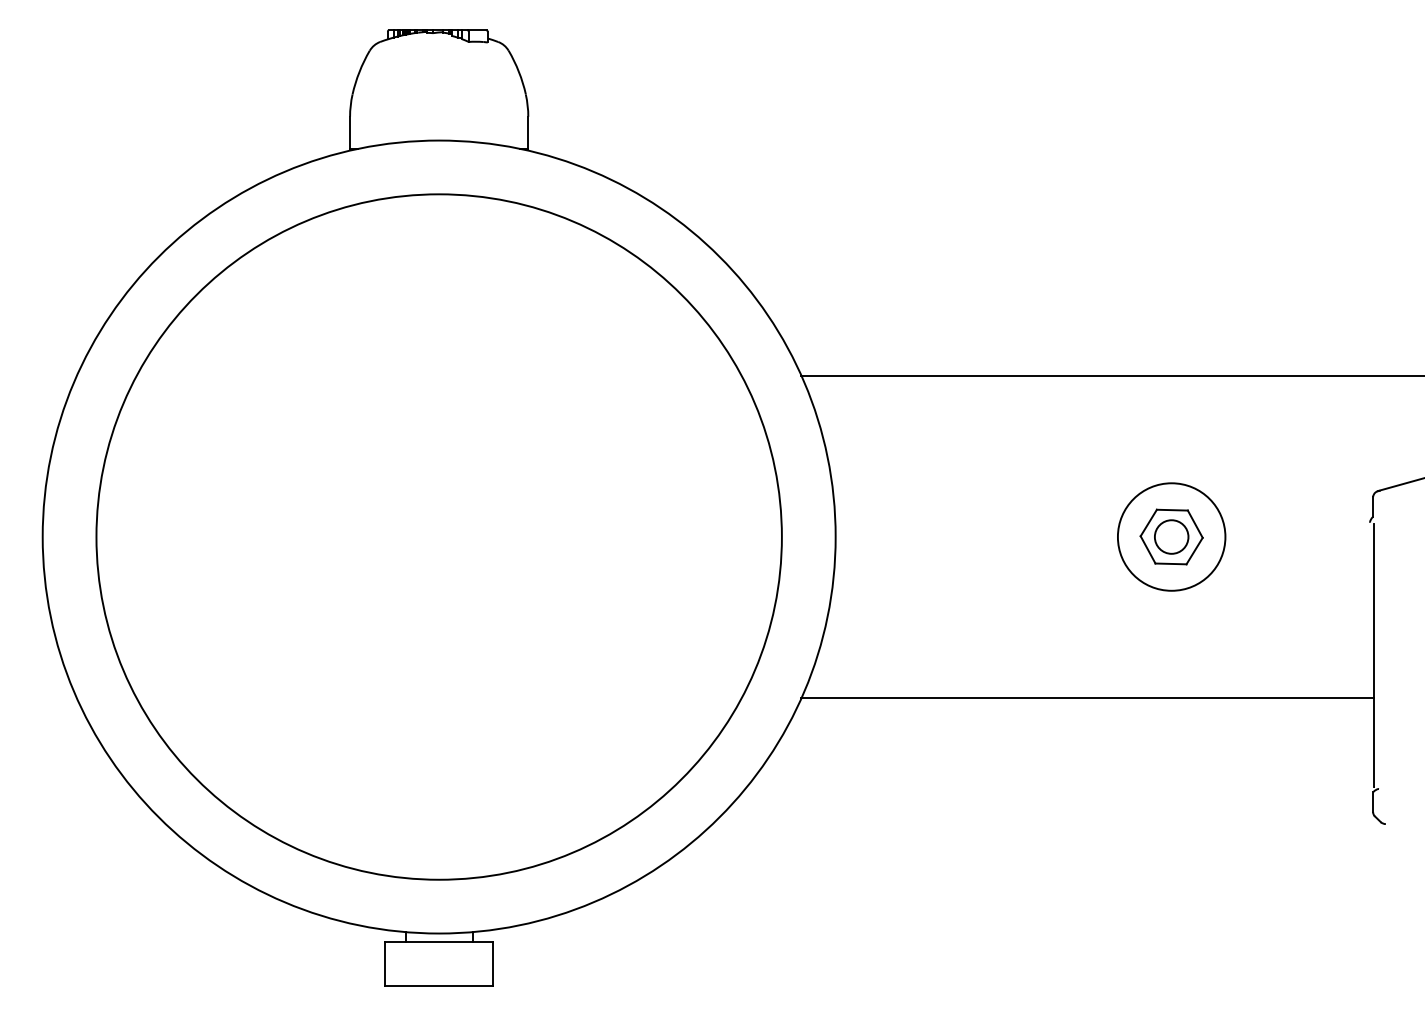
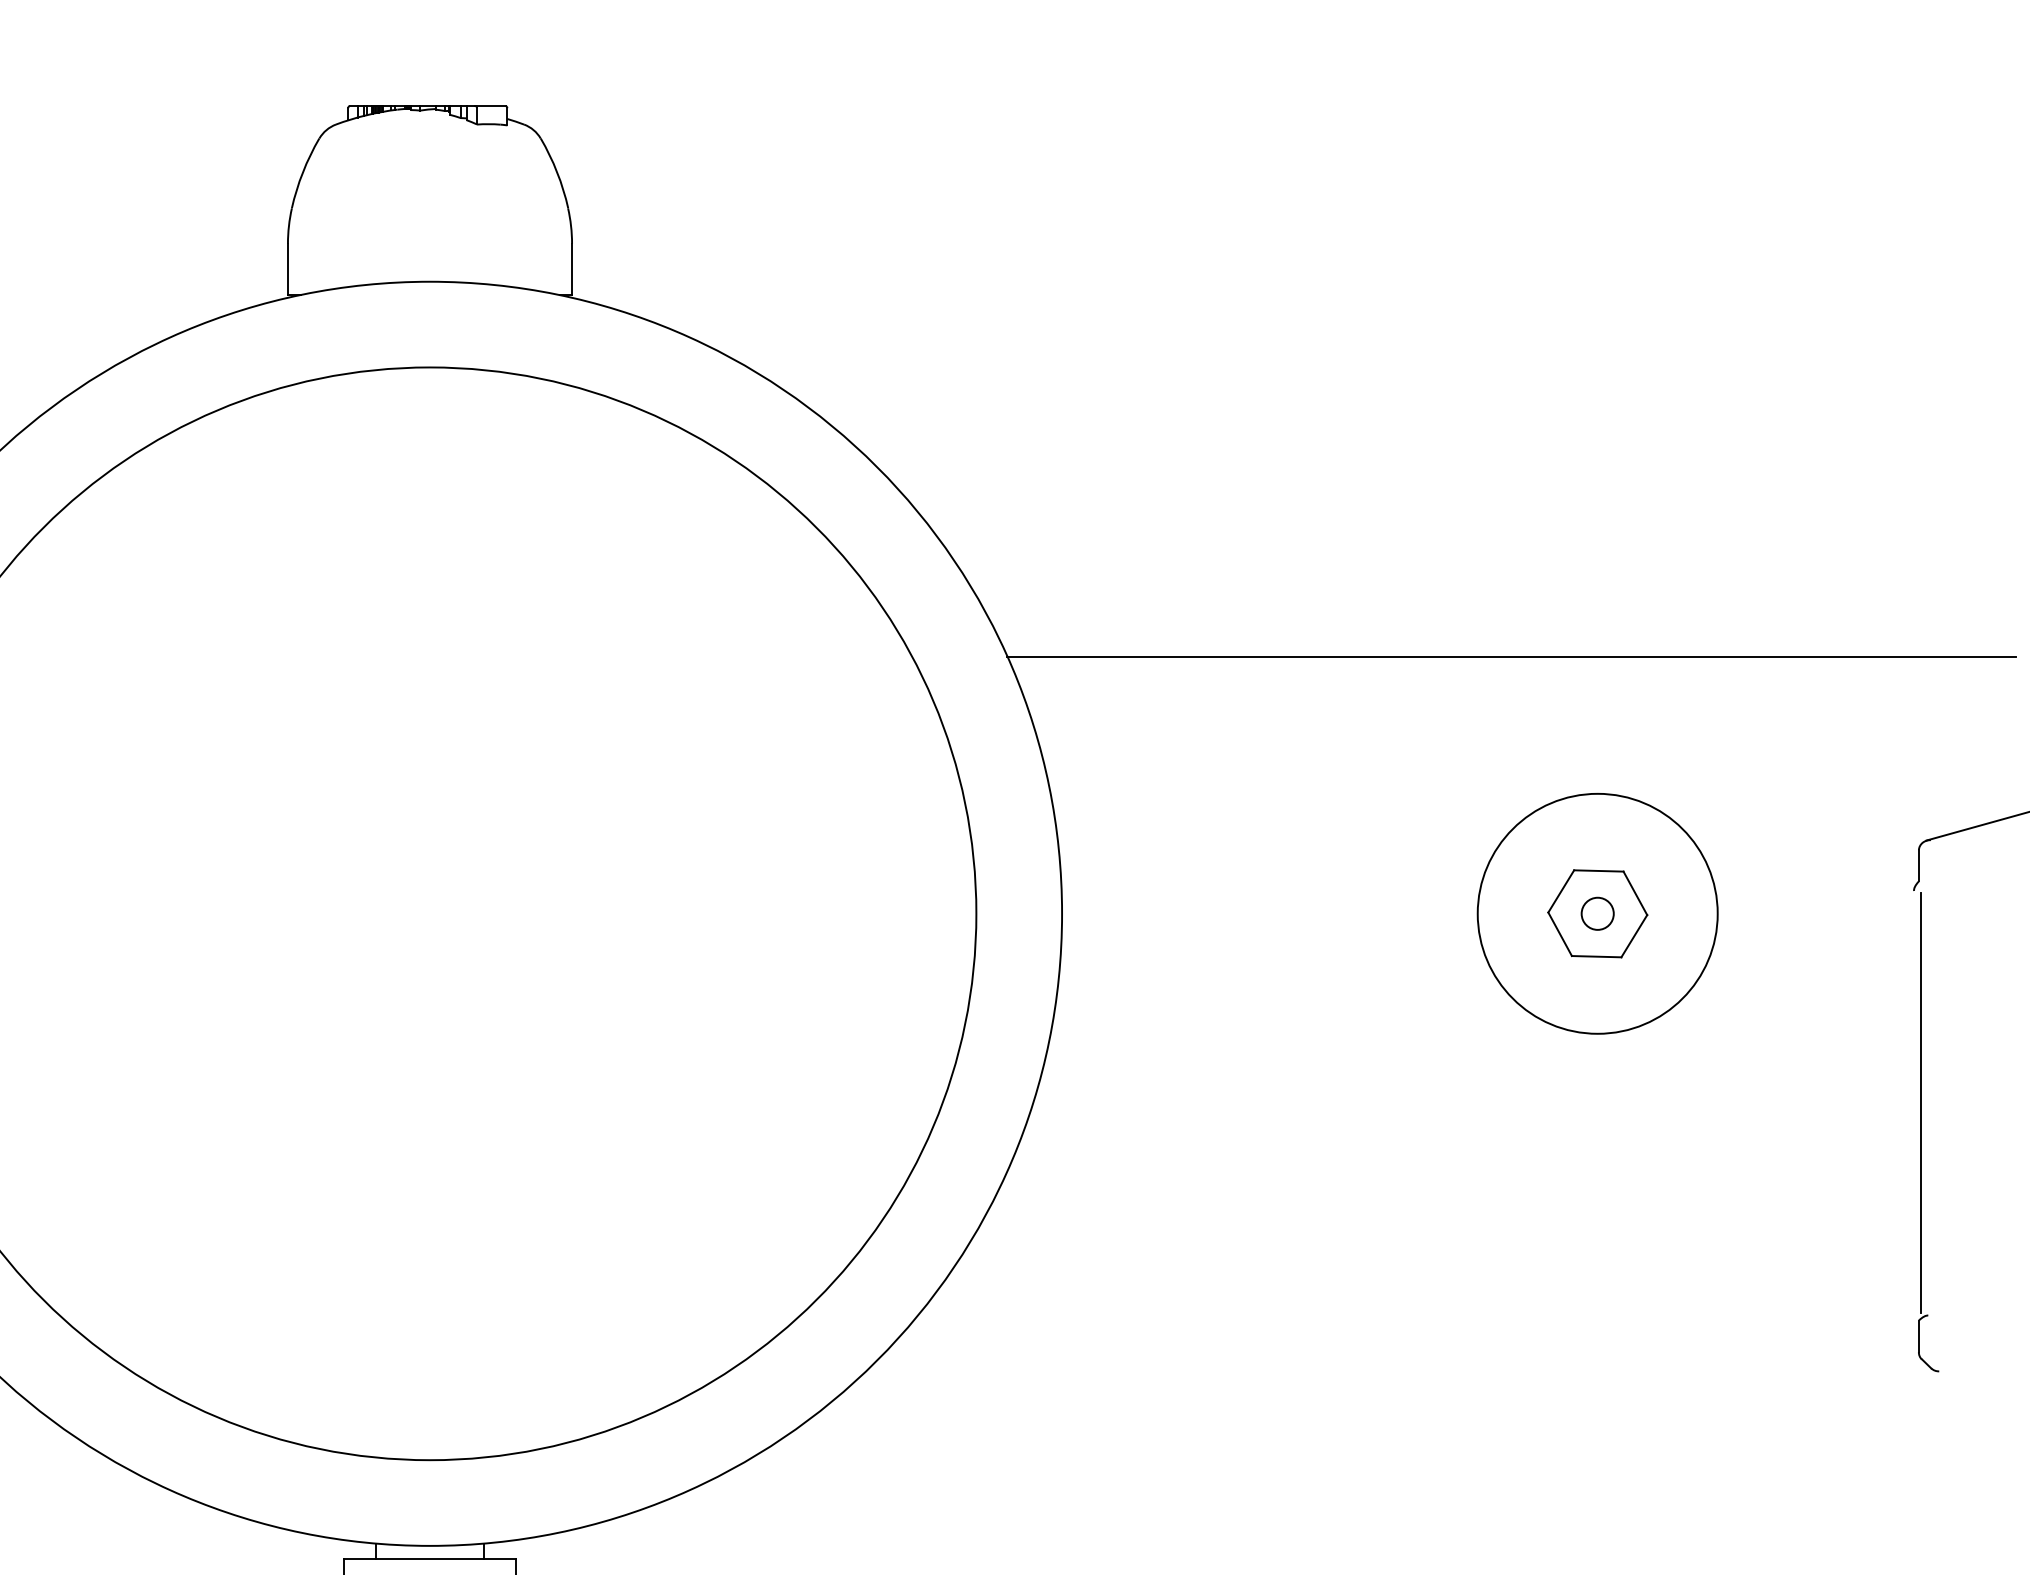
circle: (1171, 536) -> (1597, 912), size x0.6
circle: (1171, 536) -> (1597, 912), size x1.4
line: (1087, 698) -> (1463, 1171), removed

